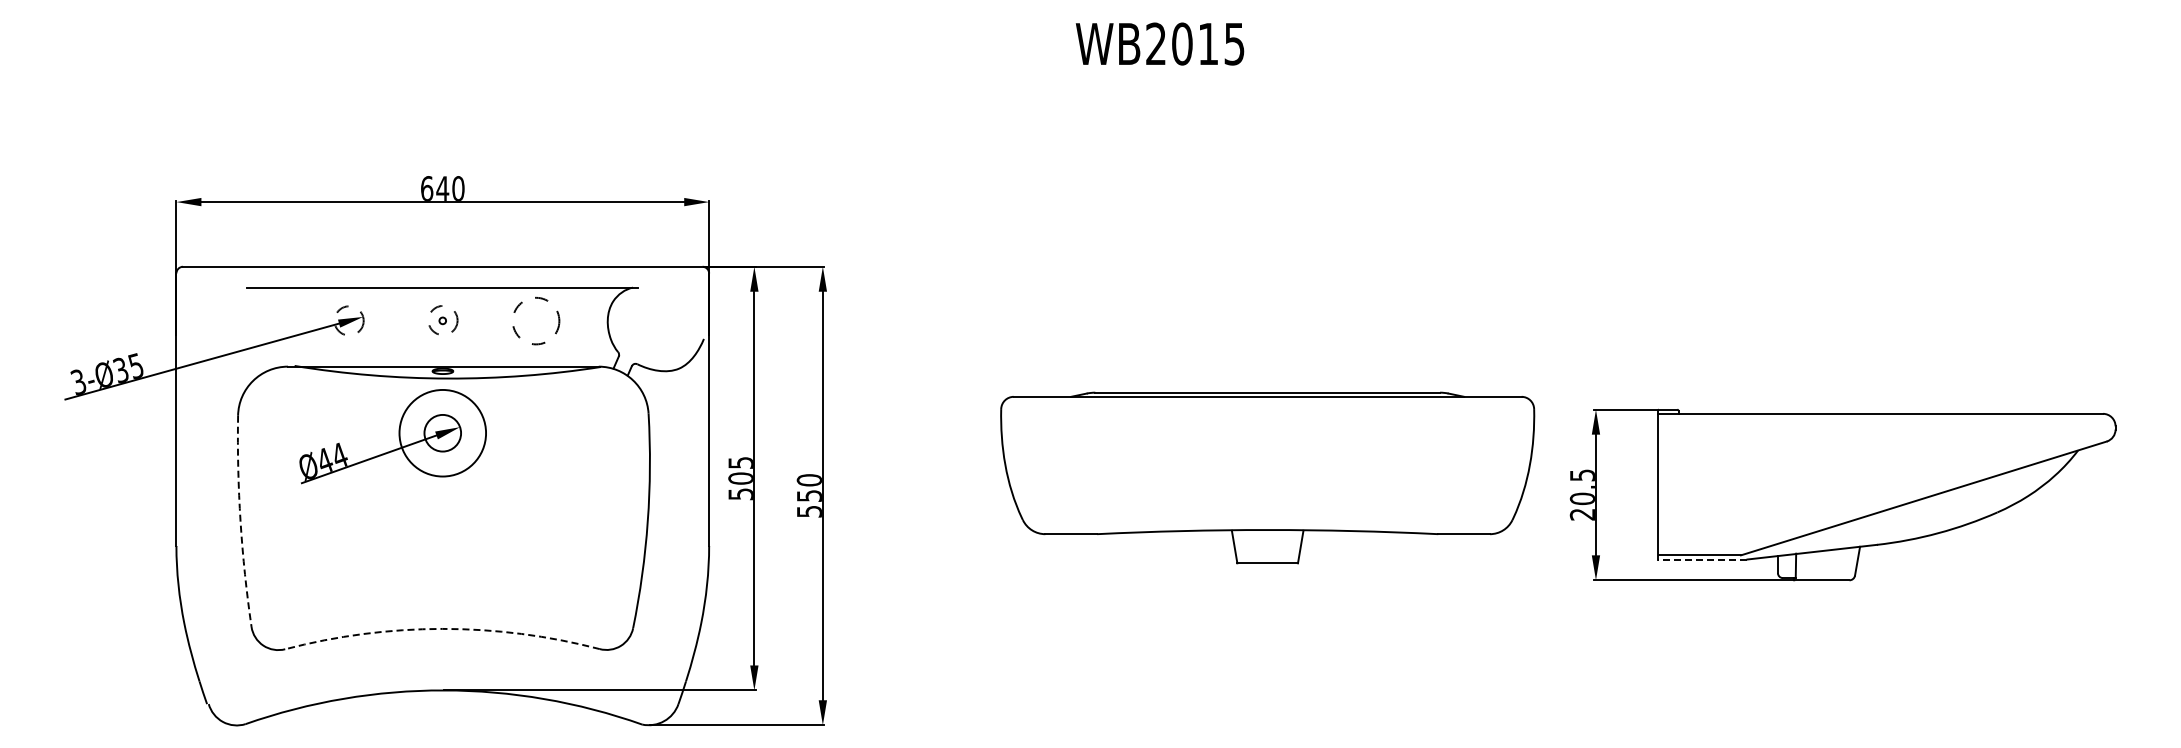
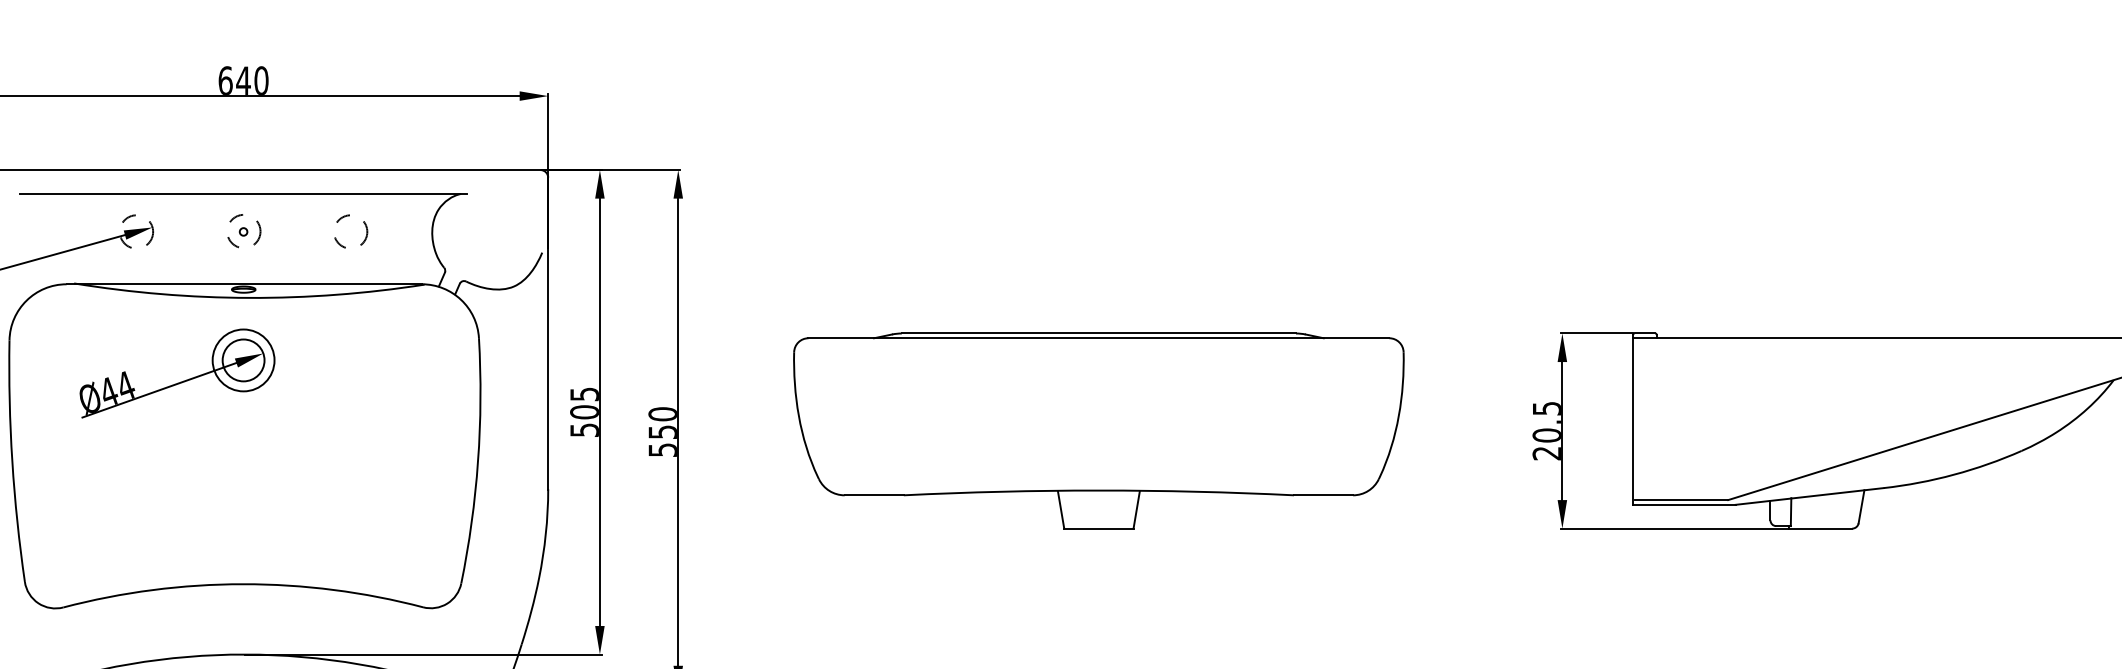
circle: (536, 320) -> (350, 231), size x0.62
circle: (442, 433) -> (243, 360), size x0.62
part: (1267, 477) -> (1098, 430), moved
arc: (240, 521) -> (12, 461), dashed -> solid
line: (1702, 559) -> (1684, 504), dashed -> solid
arc: (442, 628) -> (243, 583), dashed -> solid

